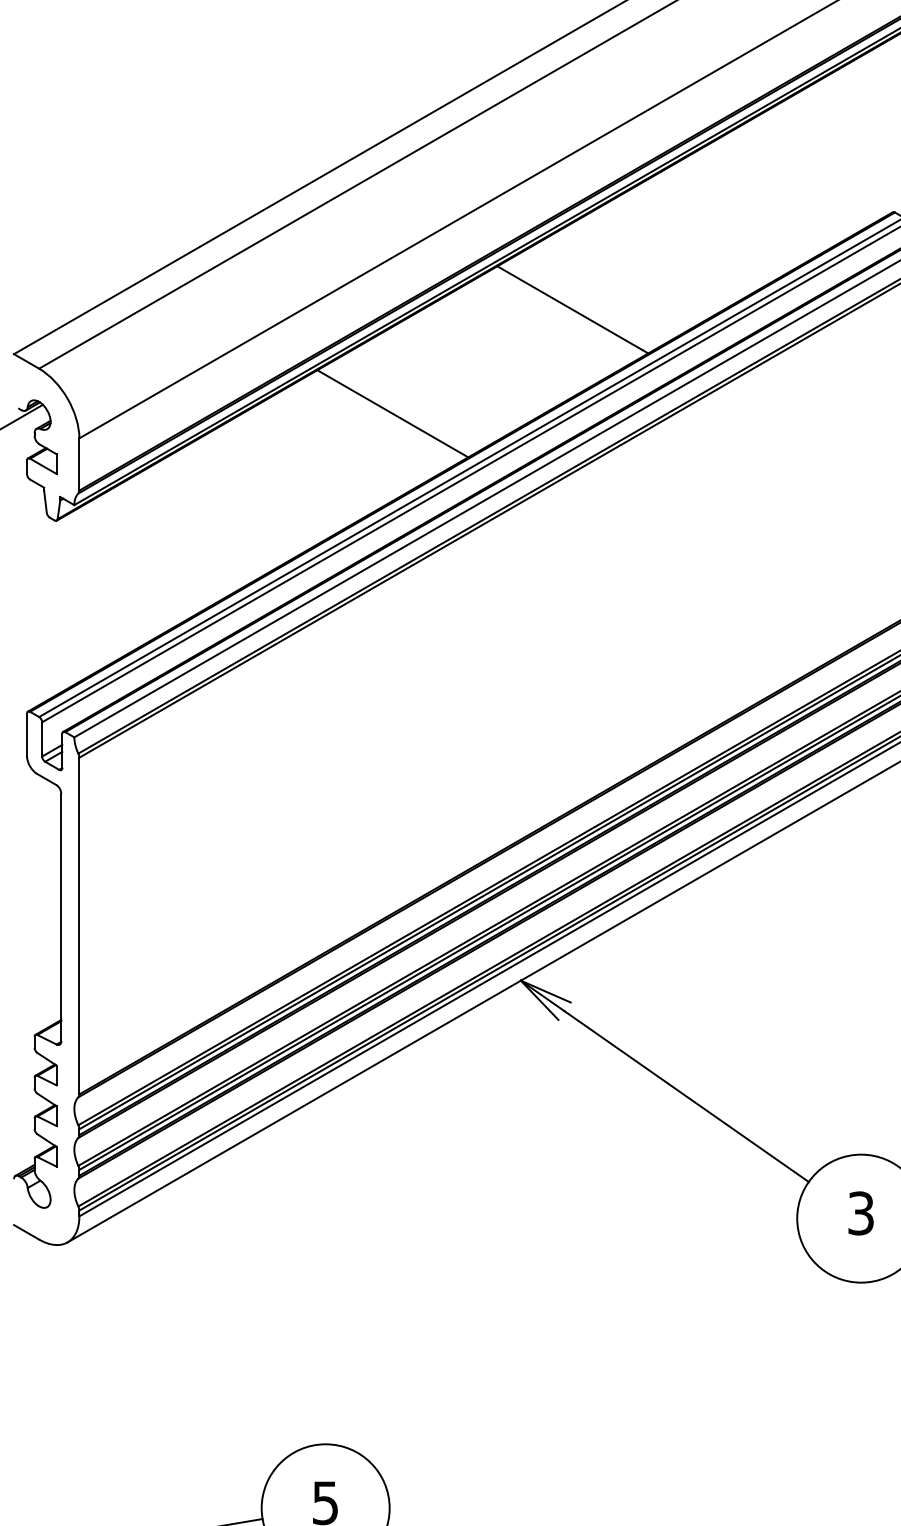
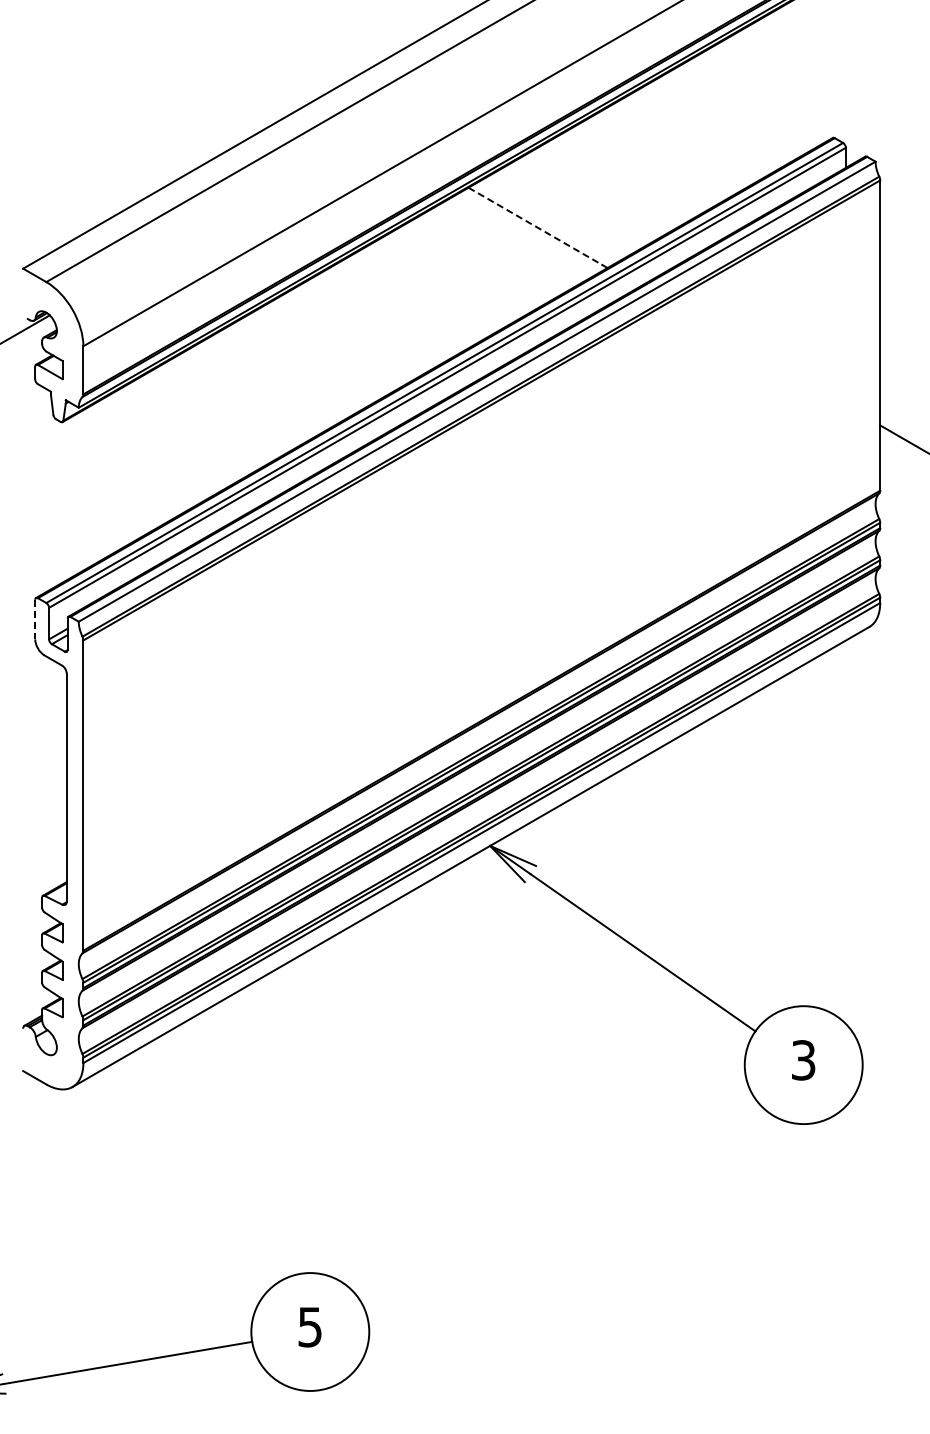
line: (570, 308) -> (535, 226), solid -> dashed
line: (392, 413) -> (371, 323), removed
line: (27, 734) -> (35, 619), solid -> dashed

